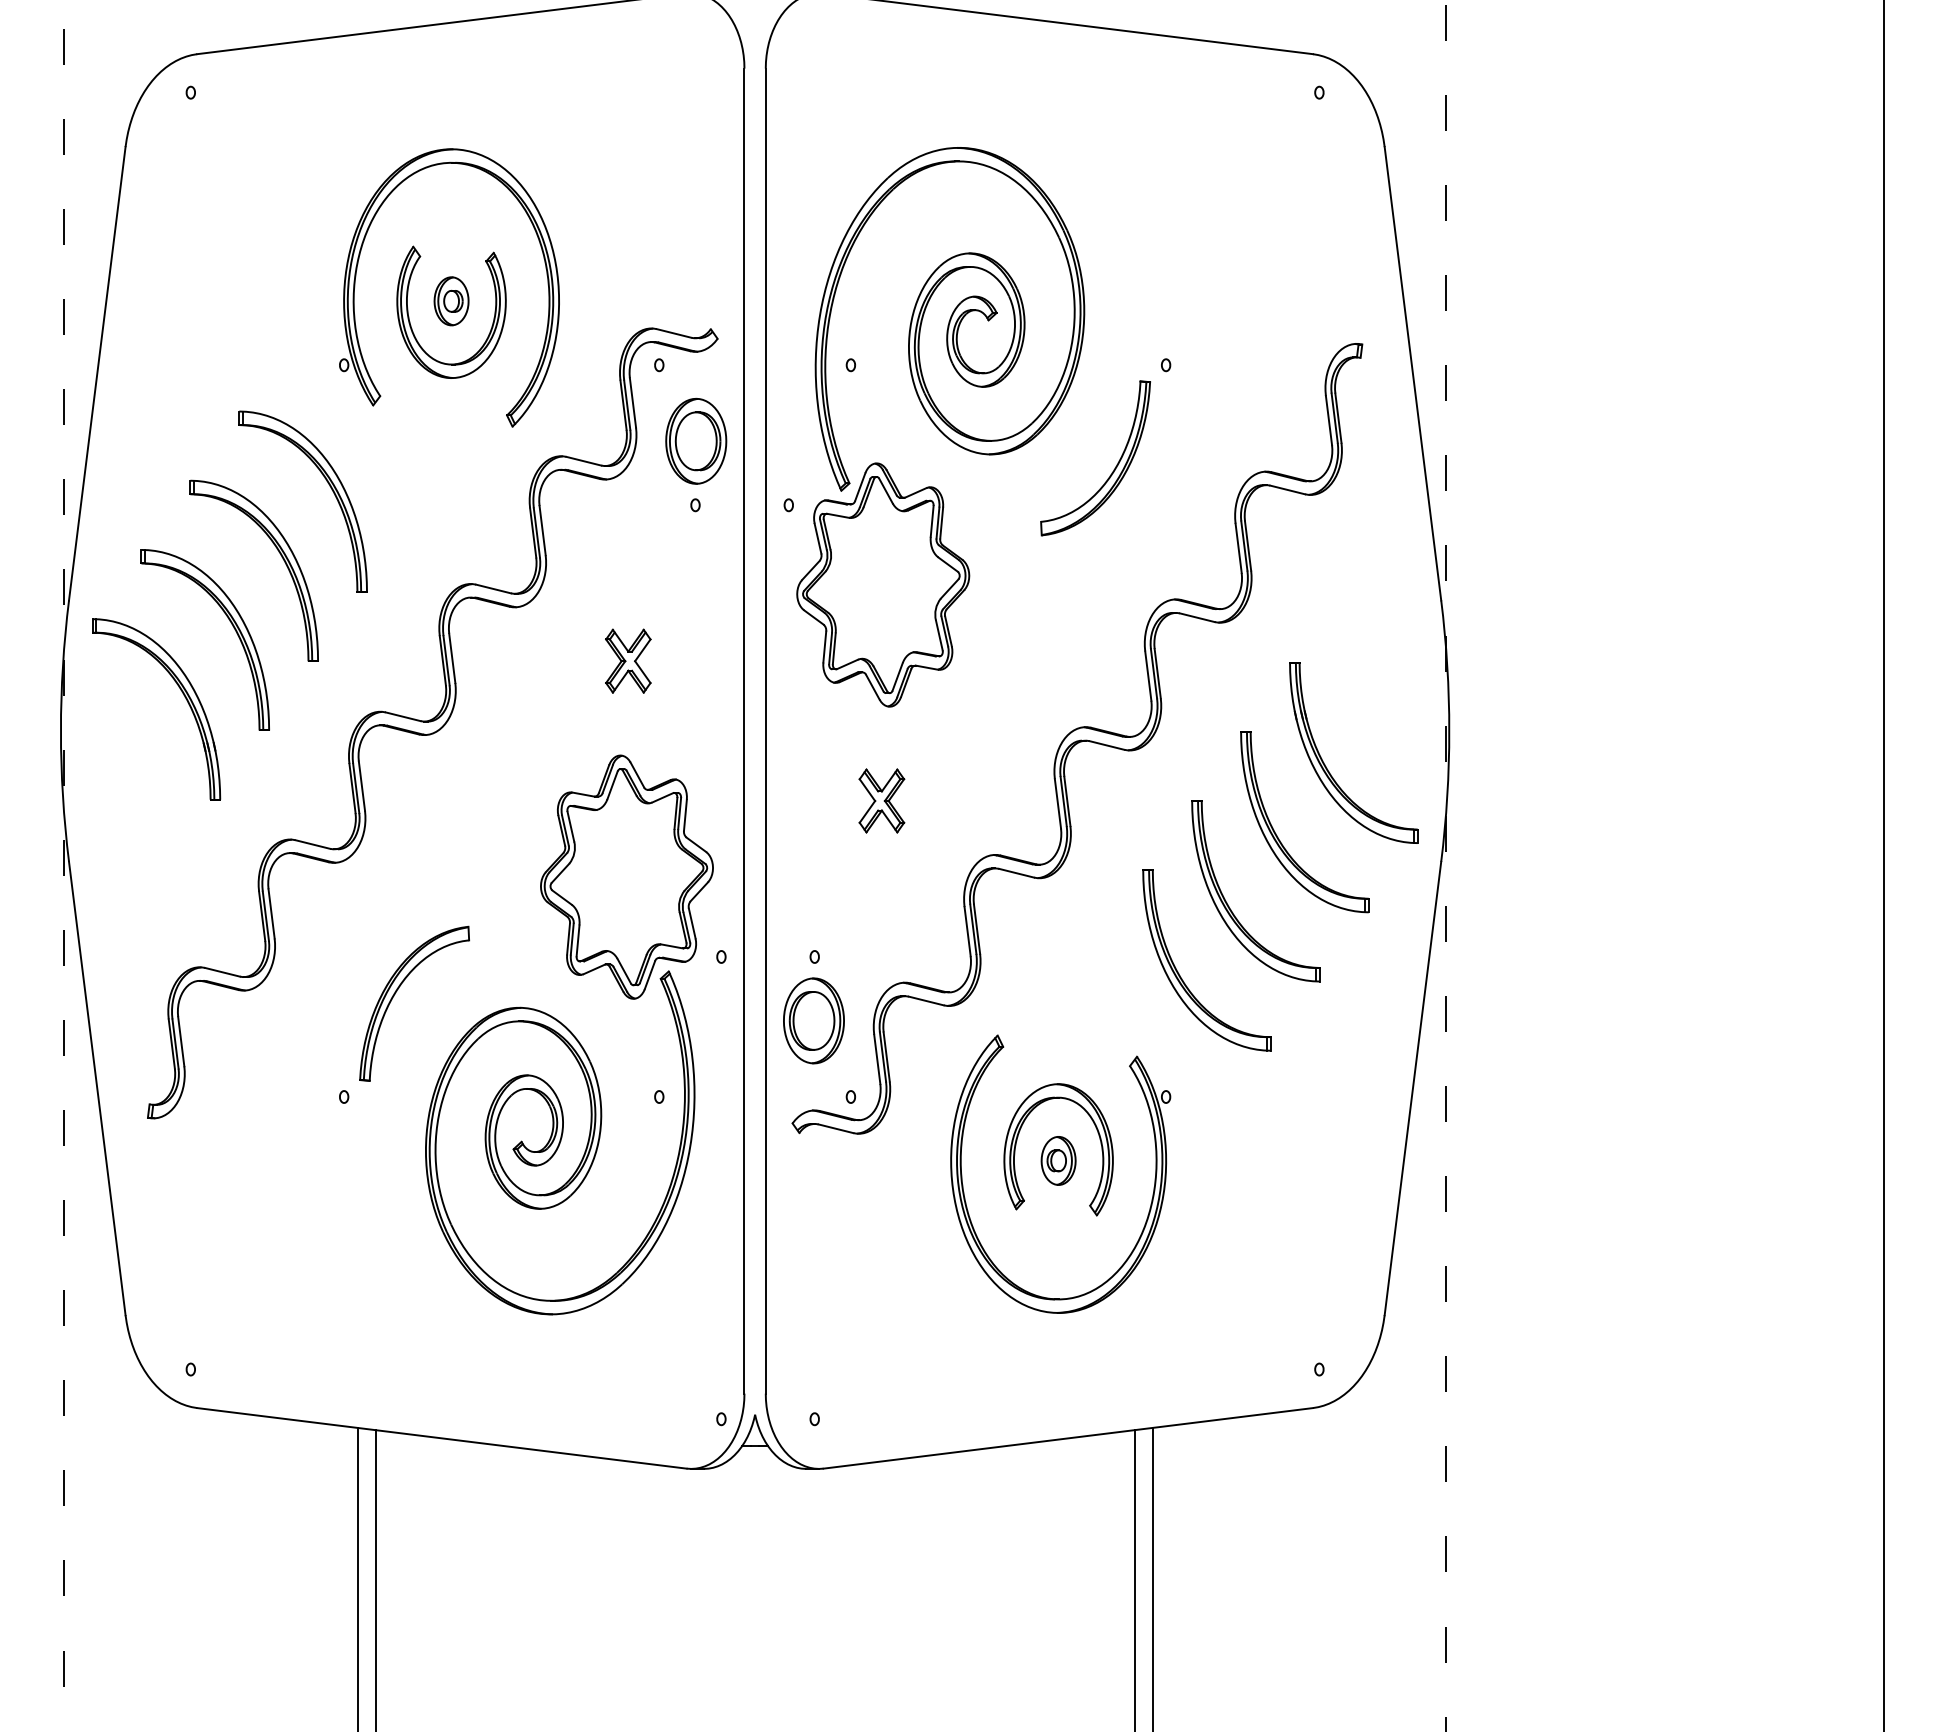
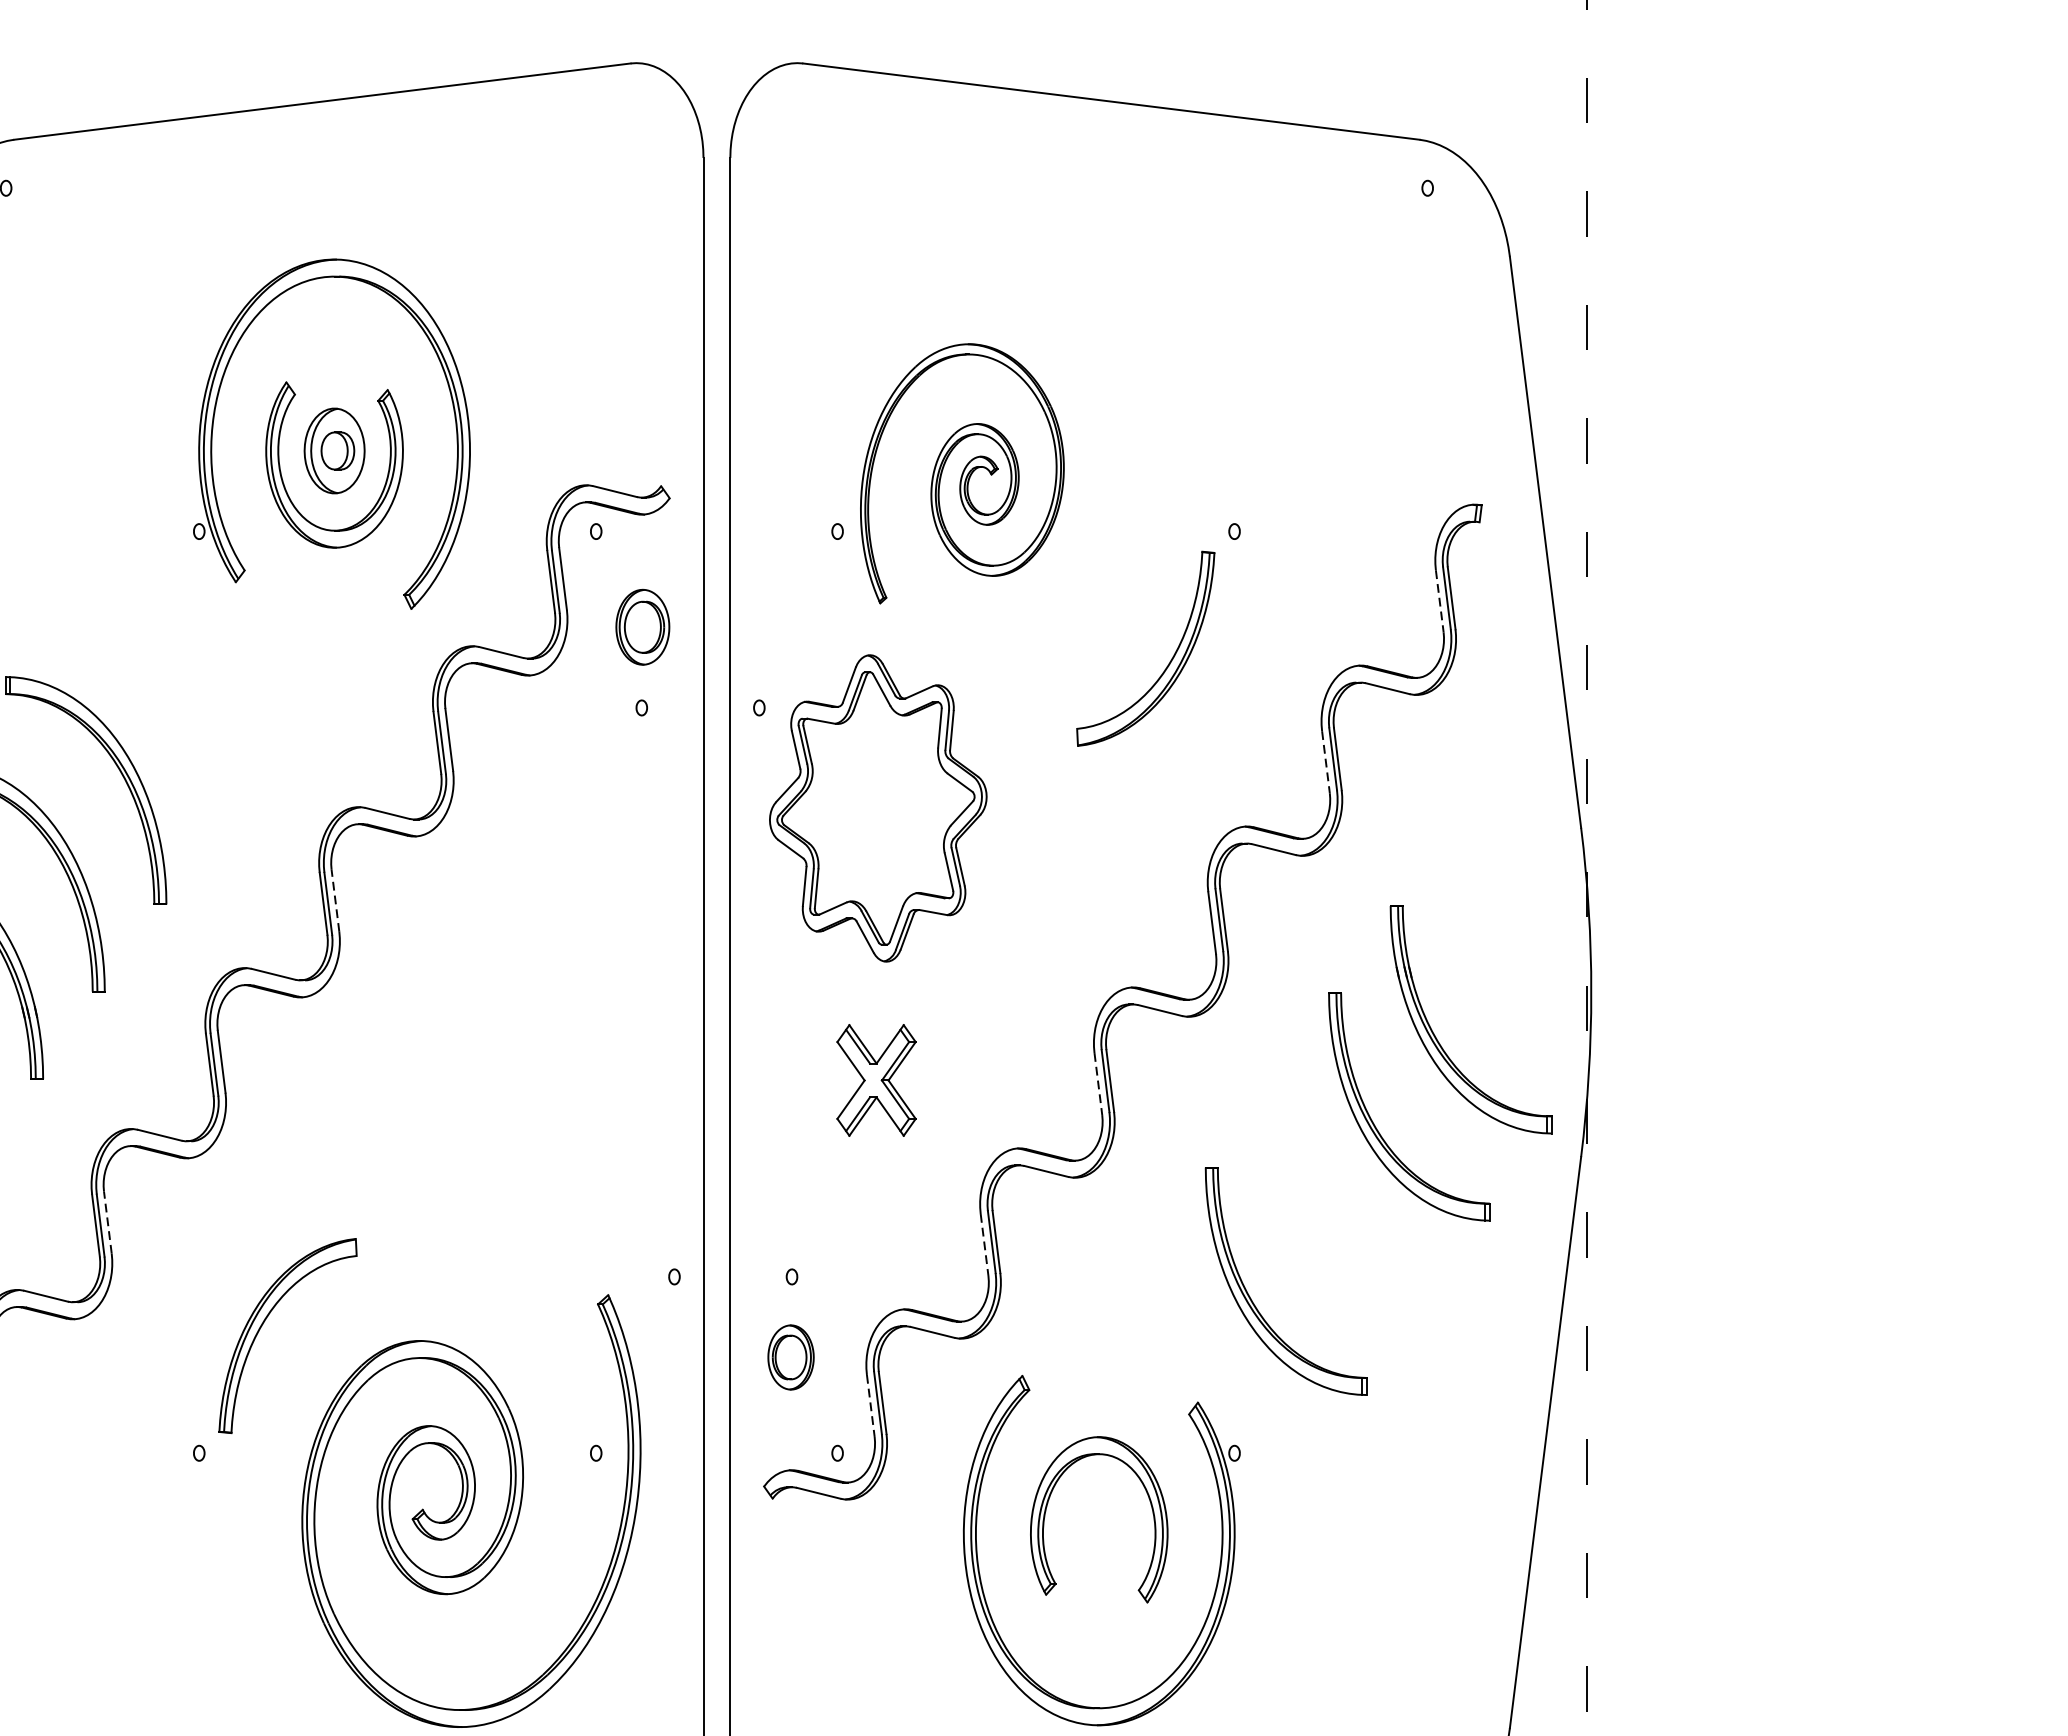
part: (451, 301) -> (334, 451), size x1.4
part: (949, 319) -> (961, 473), size x0.6
line: (1328, 420) -> (1439, 601), solid -> dashed
part: (696, 440) -> (643, 626), size x0.7
part: (327, 483) -> (178, 680), removed
line: (1238, 548) -> (1325, 762), solid -> dashed
line: (452, 658) -> (335, 900), solid -> dashed
part: (628, 660) -> (557, 903), removed
part: (881, 800) -> (876, 1079), size x1.4
line: (1057, 803) -> (1097, 1083), solid -> dashed
part: (626, 876) -> (554, 1175), removed
part: (1228, 904) -> (1313, 1210), removed
line: (271, 913) -> (107, 1222), solid -> dashed
line: (967, 931) -> (984, 1244), solid -> dashed
part: (813, 1020) -> (790, 1356), size x0.6
line: (877, 1059) -> (871, 1406), solid -> dashed
part: (1058, 1160) -> (1099, 1533), removed

